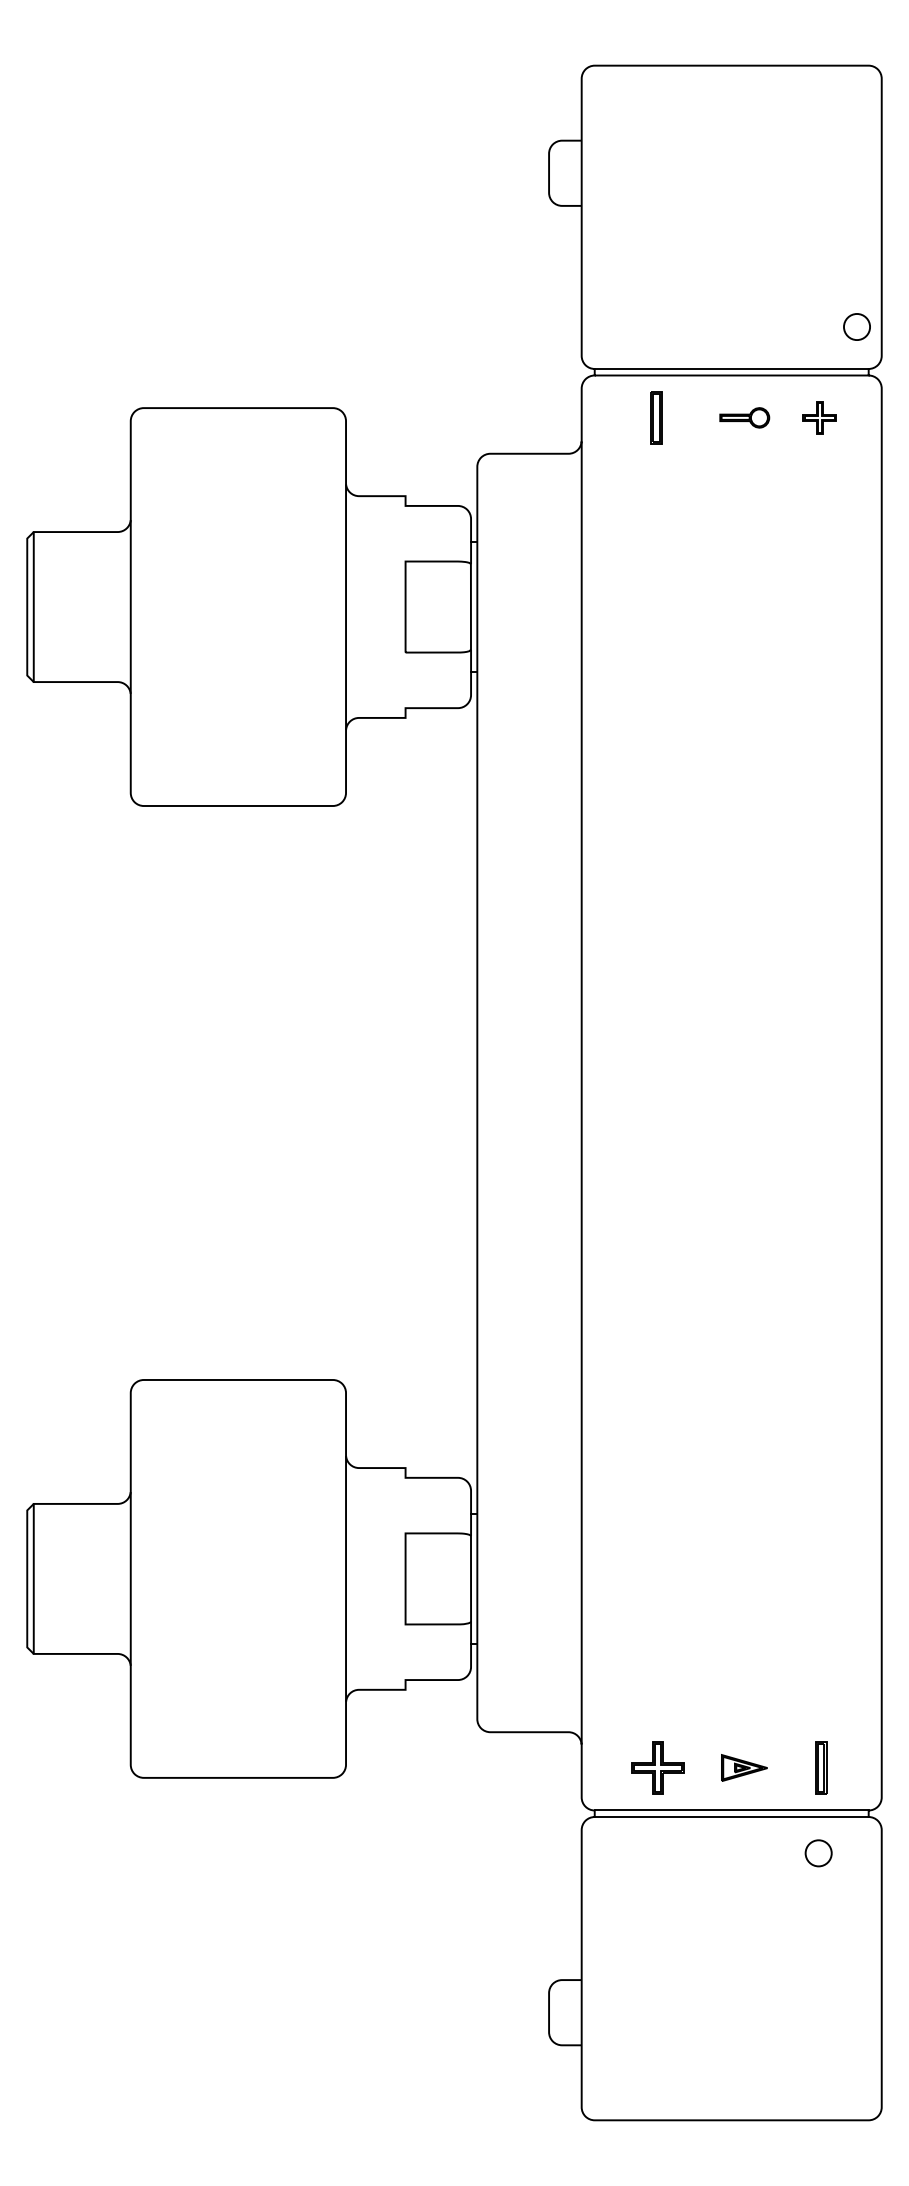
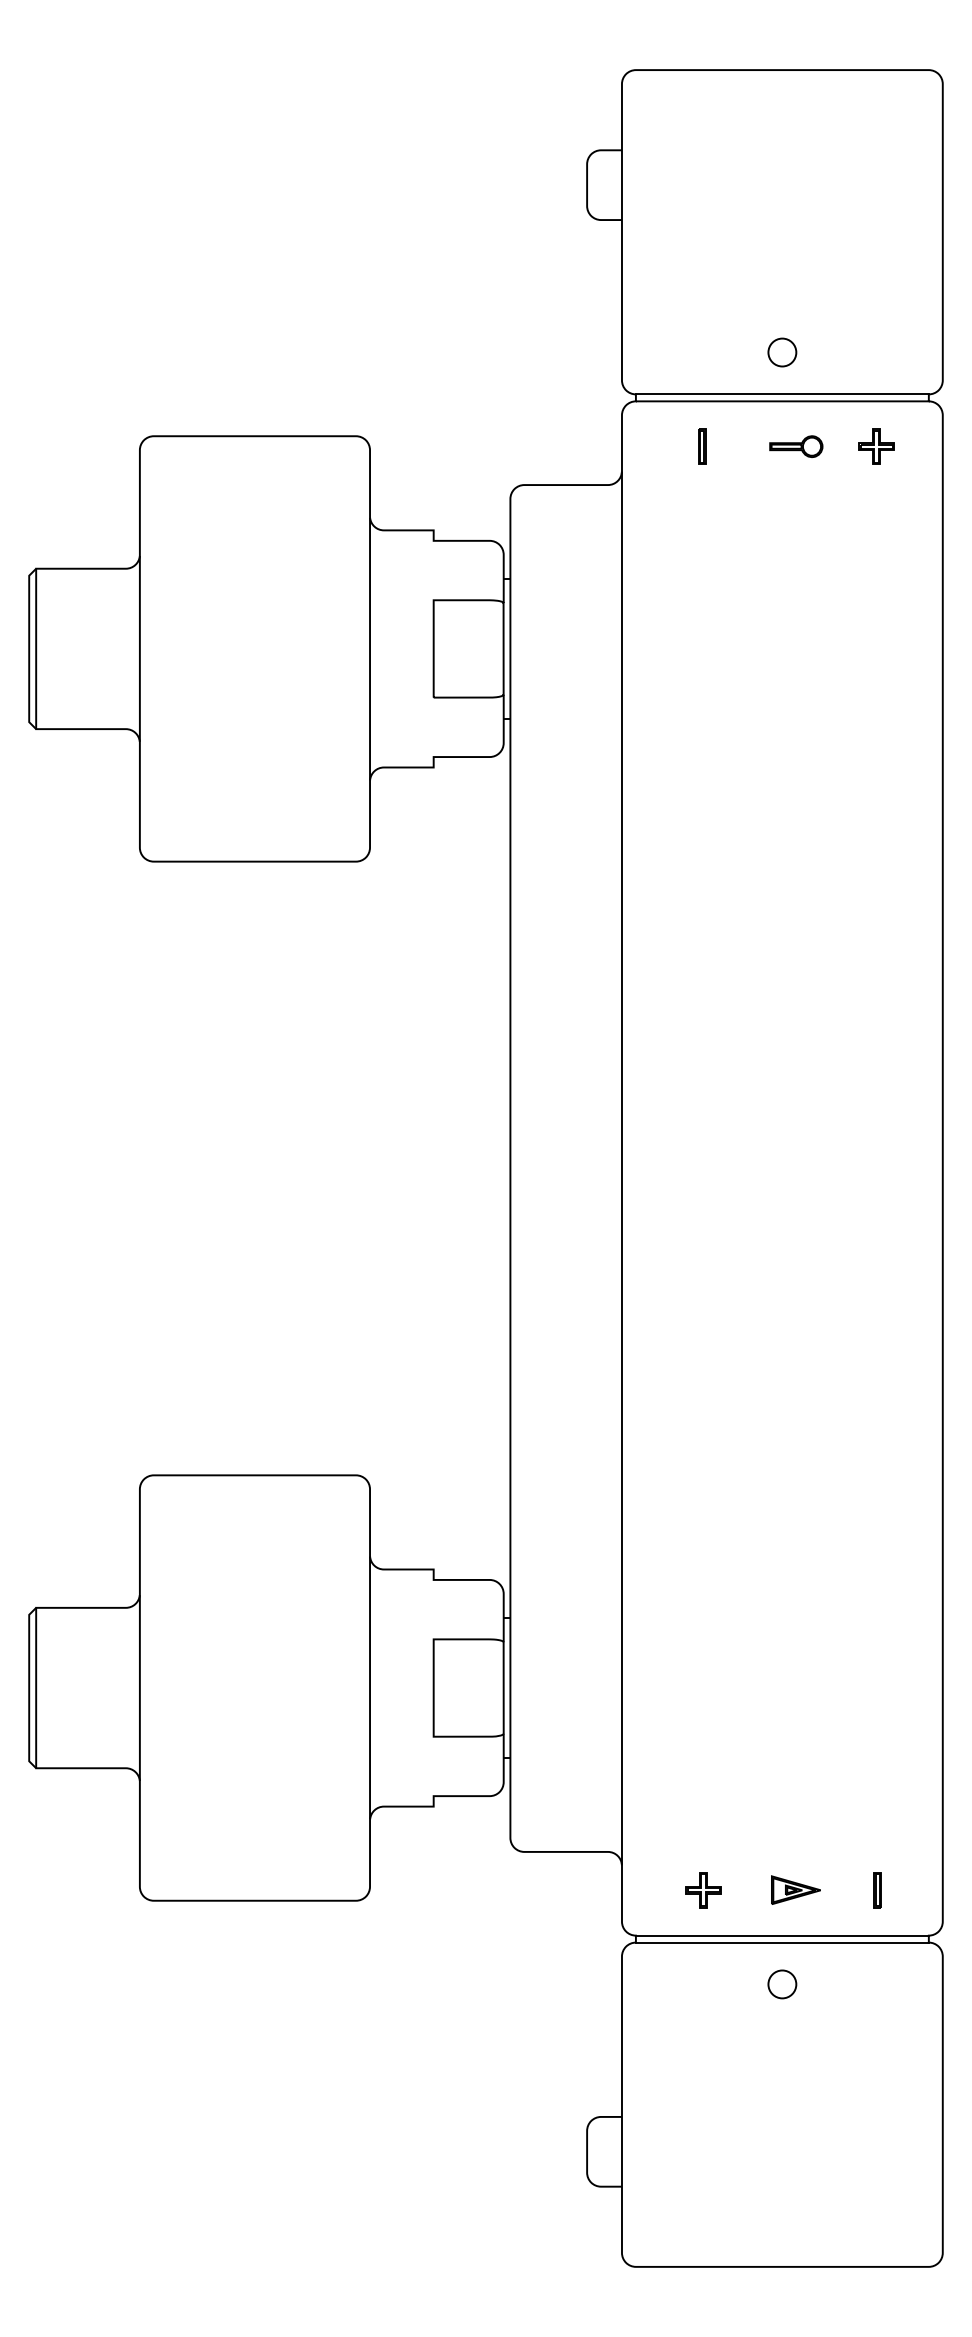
circle: (857, 326) -> (782, 352), moved
part: (656, 417) -> (702, 446), size x0.62
part: (657, 1768) -> (703, 1890), size x0.62
part: (820, 1768) -> (877, 1890), size x0.62
circle: (818, 1853) -> (782, 1984), moved

